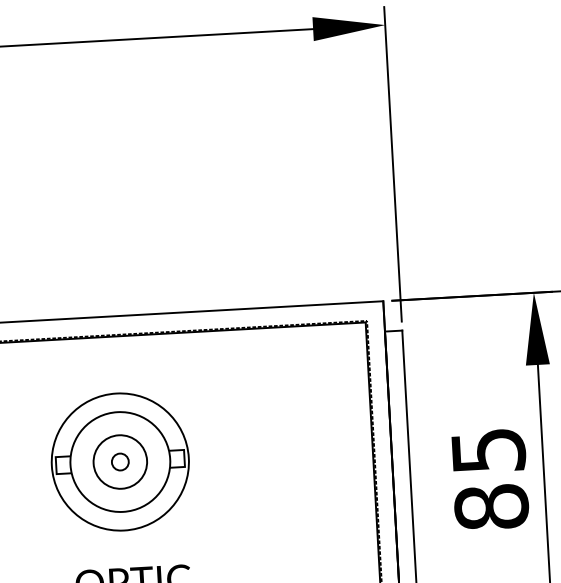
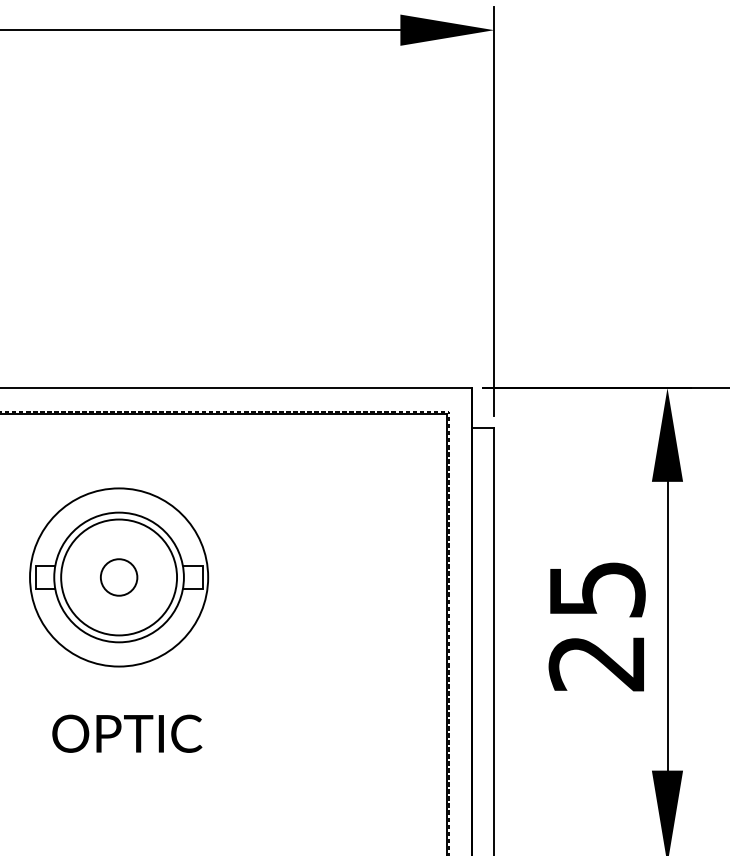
circle: (119, 462) -> (118, 577), size x1.67
circle: (120, 462) -> (119, 577), size x1.67
text: (491, 506) -> (596, 662), 85 -> 25

